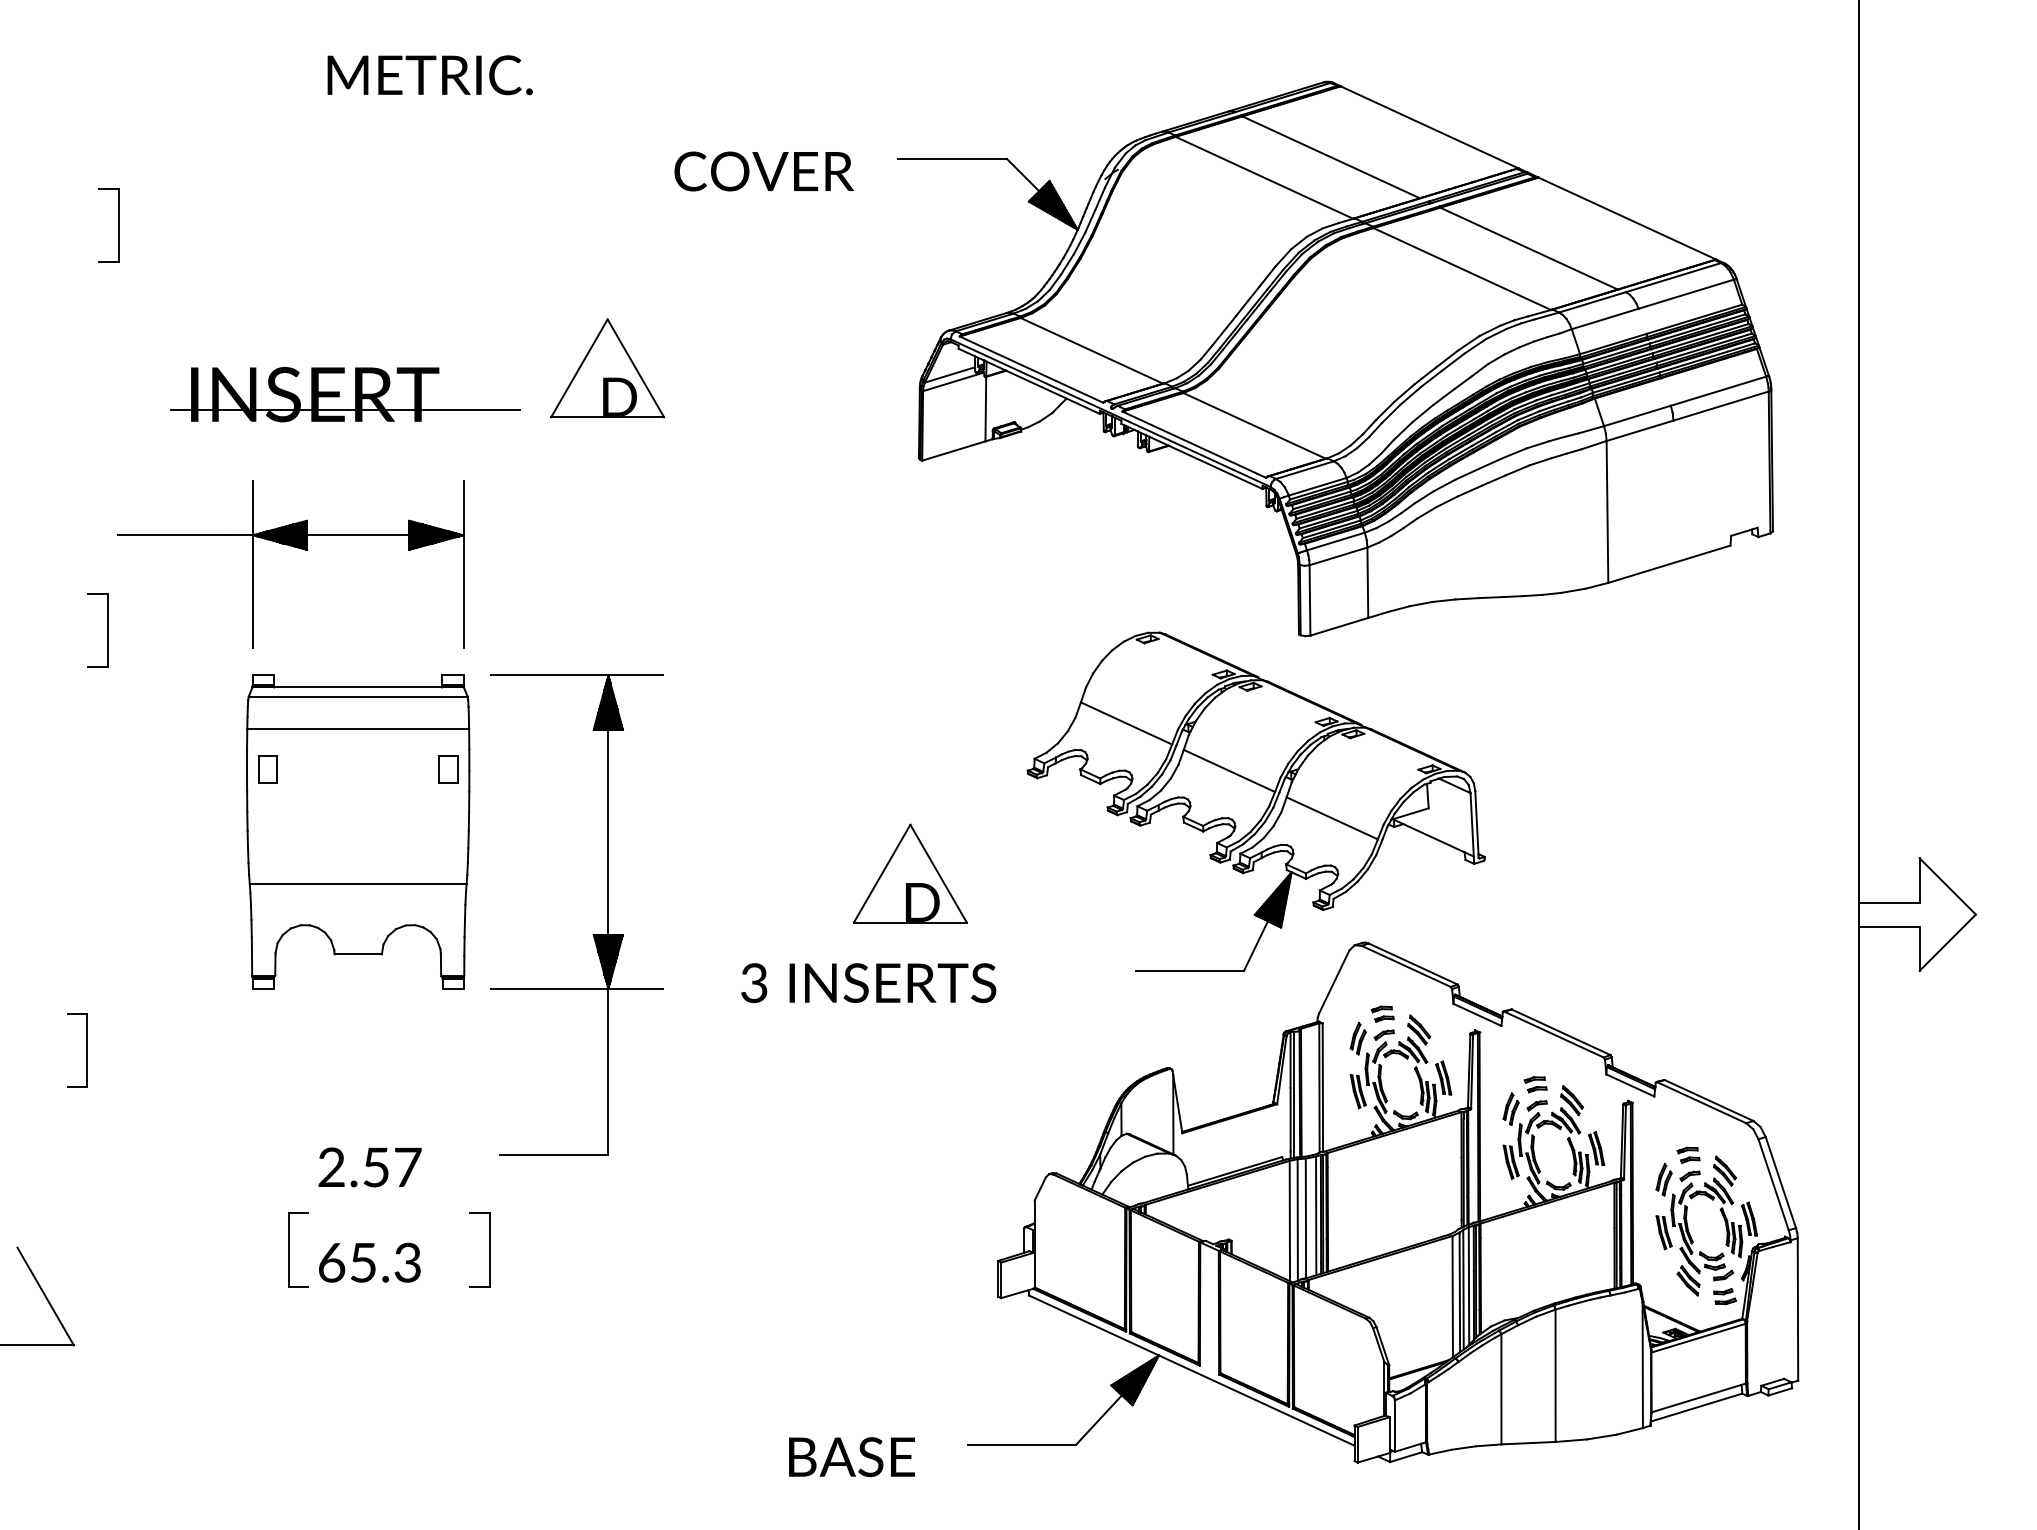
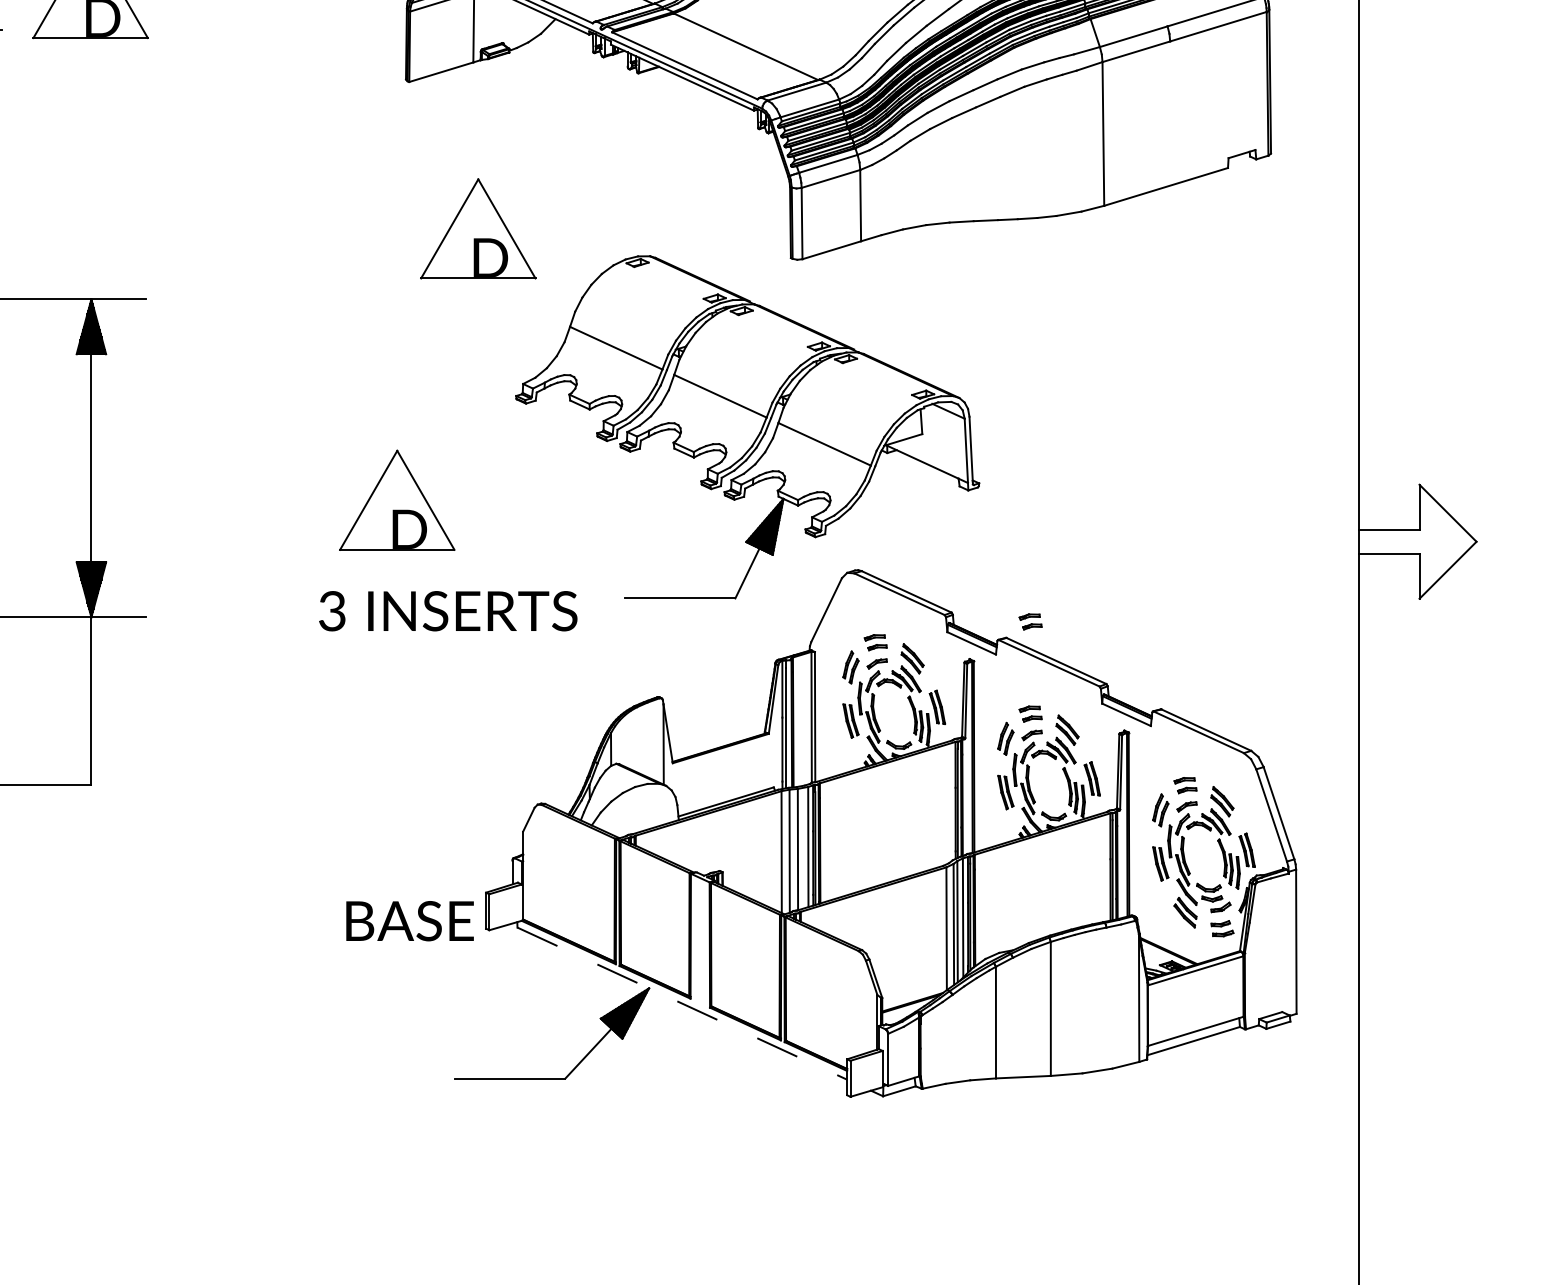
part: (989, 605) -> (477, 228), added
text: (868, 983) -> (448, 611), moved
part: (1535, 993) -> (1030, 621), added
line: (1192, 1370) -> (683, 1003), solid -> dashed
text: (851, 1457) -> (409, 921), moved

